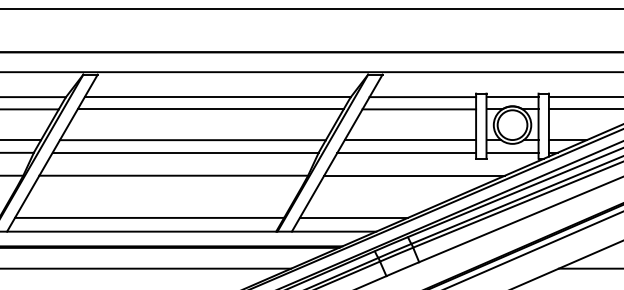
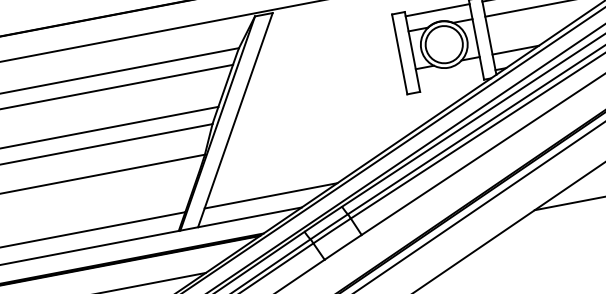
line: (422, 97) -> (327, 31), removed
line: (419, 109) -> (326, 47), removed
line: (410, 140) -> (322, 87), removed
line: (406, 152) -> (320, 103), removed
line: (512, 152) -> (450, 78), removed
line: (414, 175) -> (335, 129), removed

